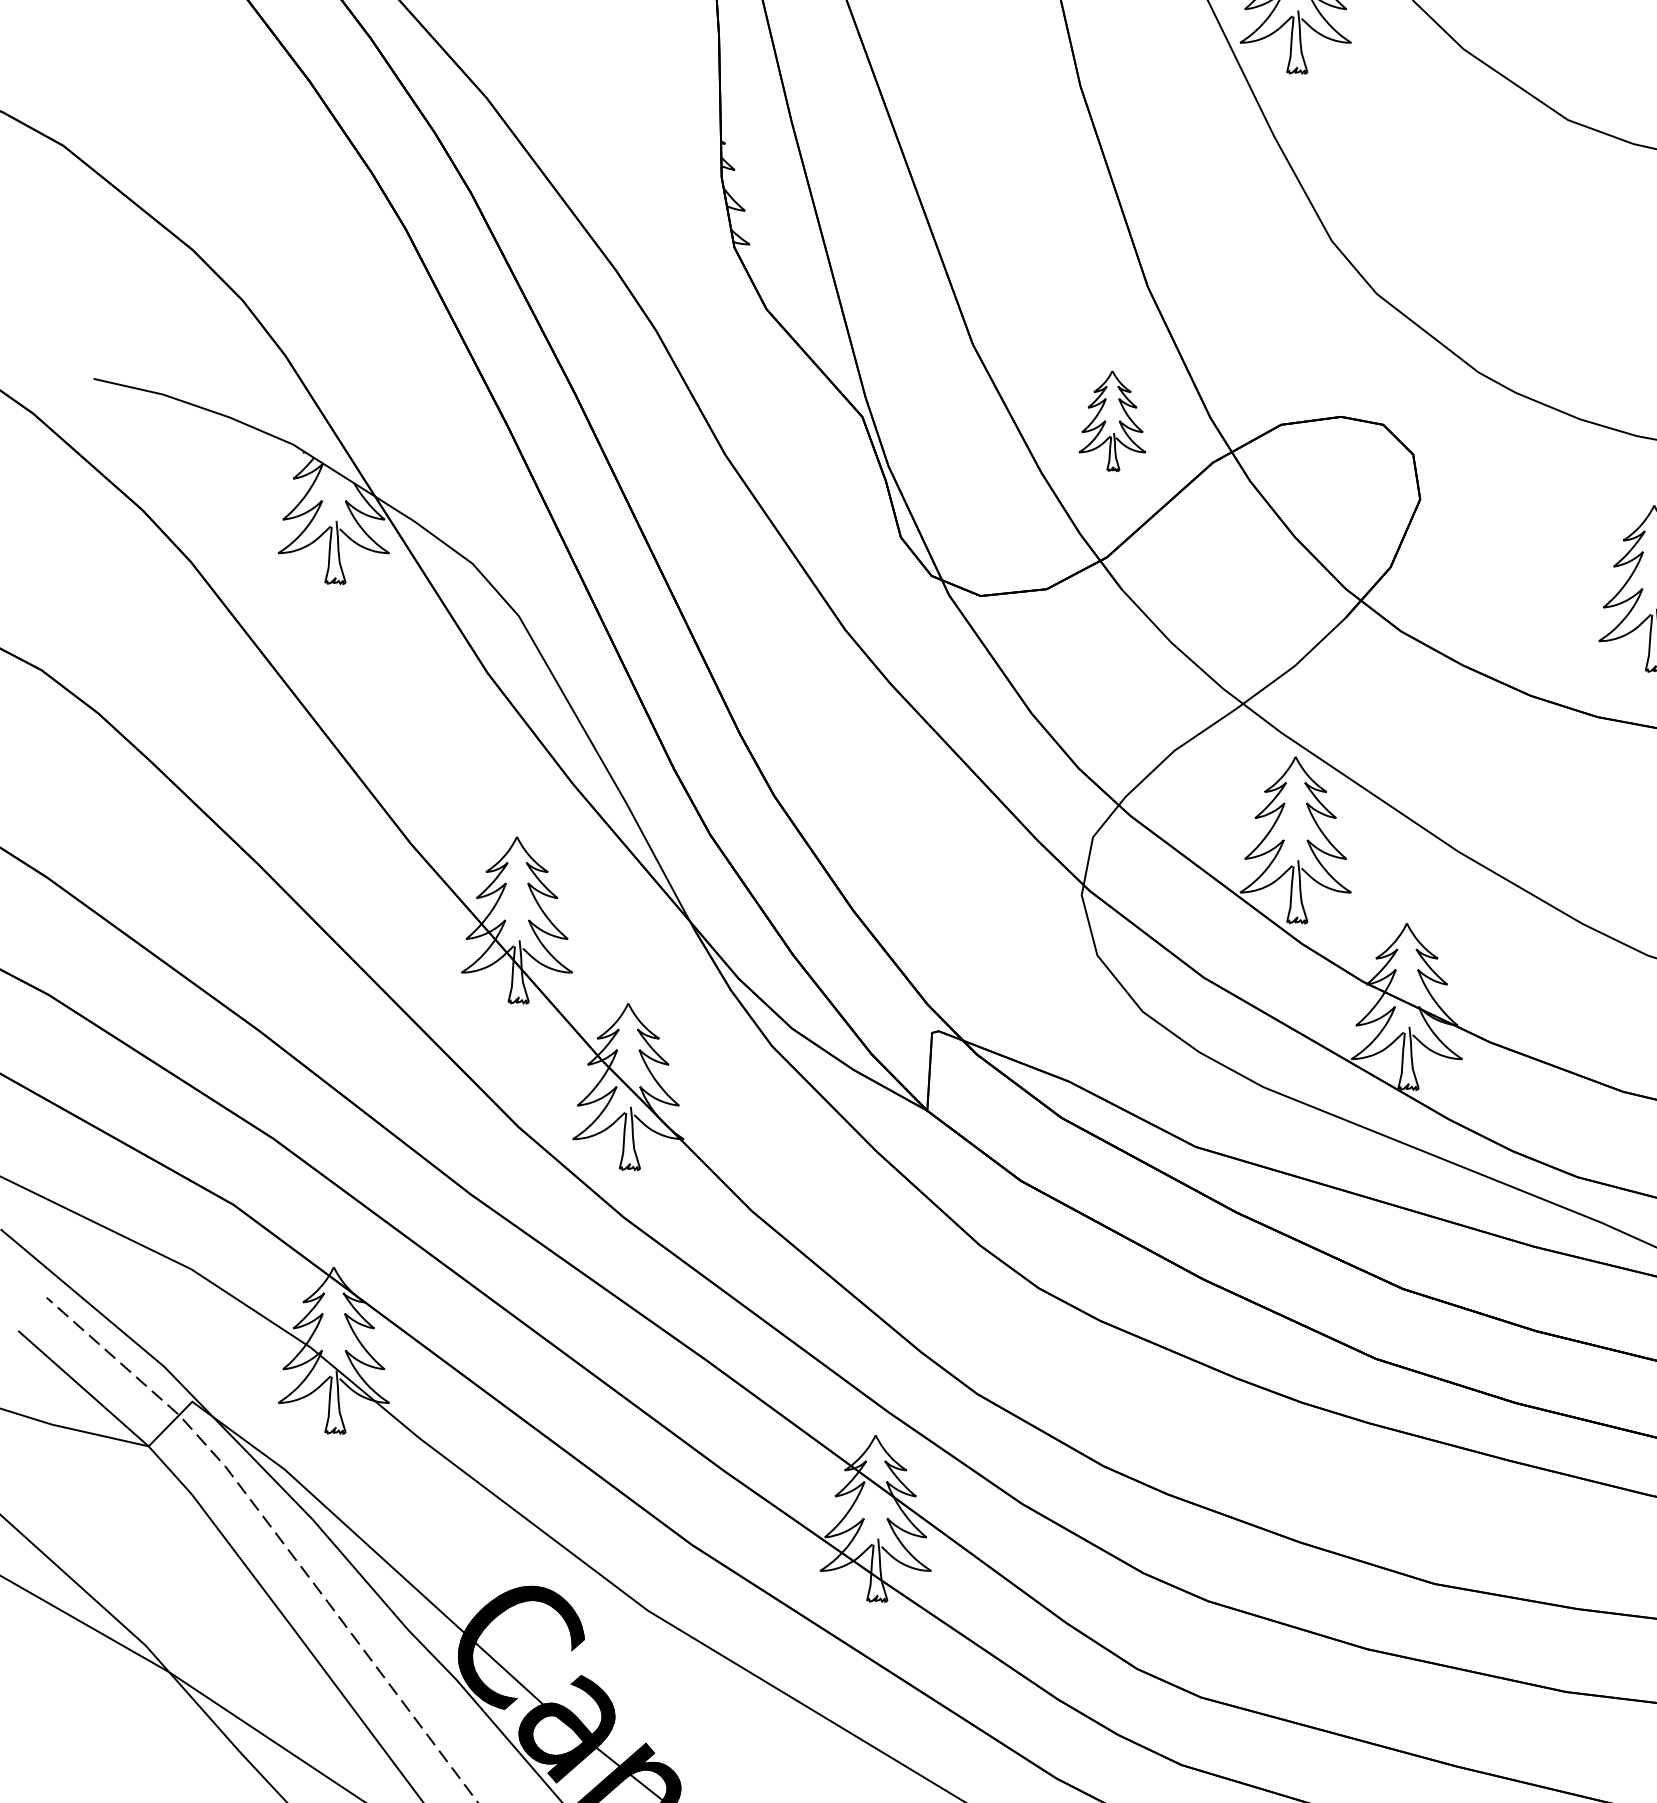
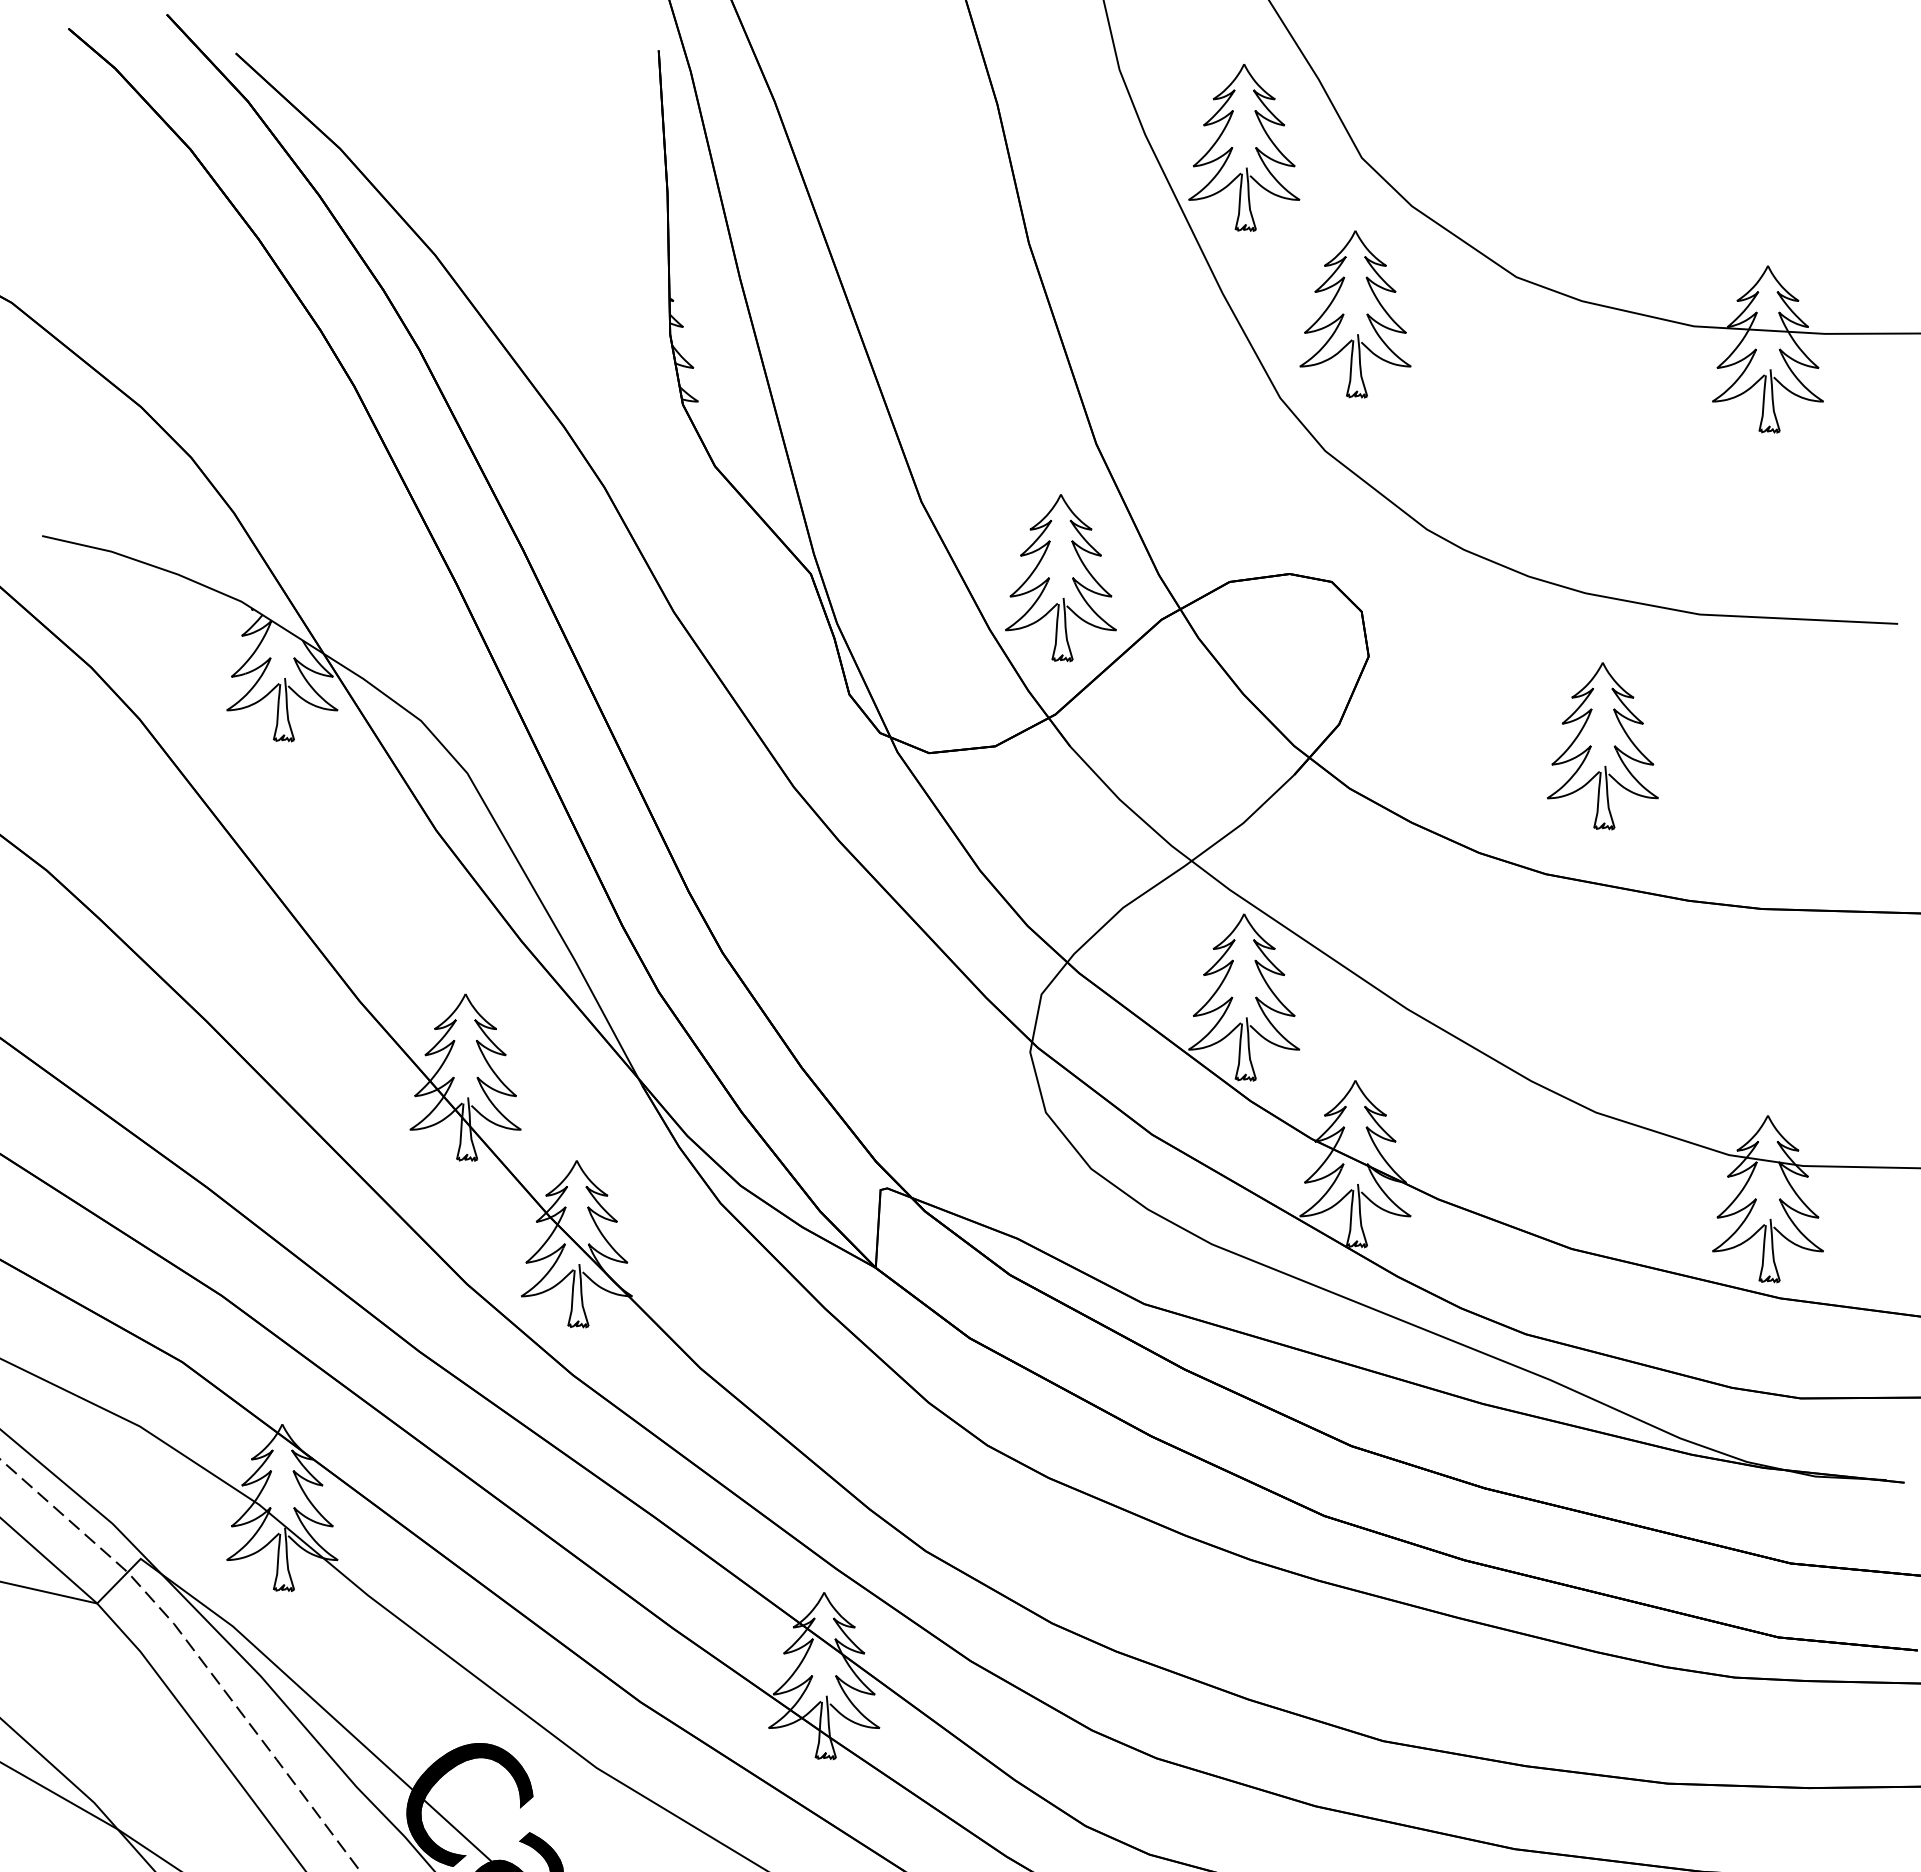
part: (1396, 157) -> (1344, 314), added
part: (1112, 421) -> (1060, 578), size x1.67

